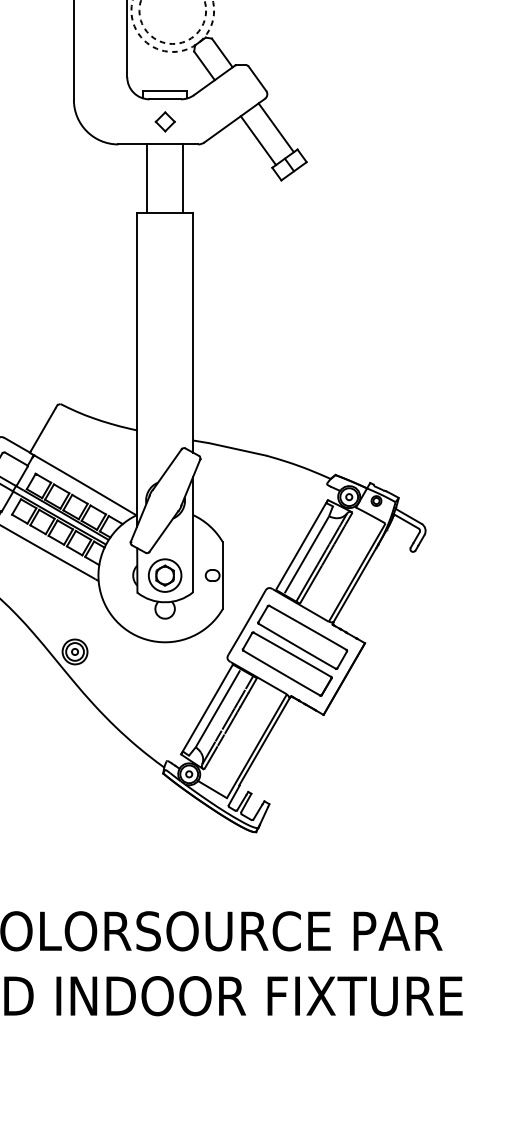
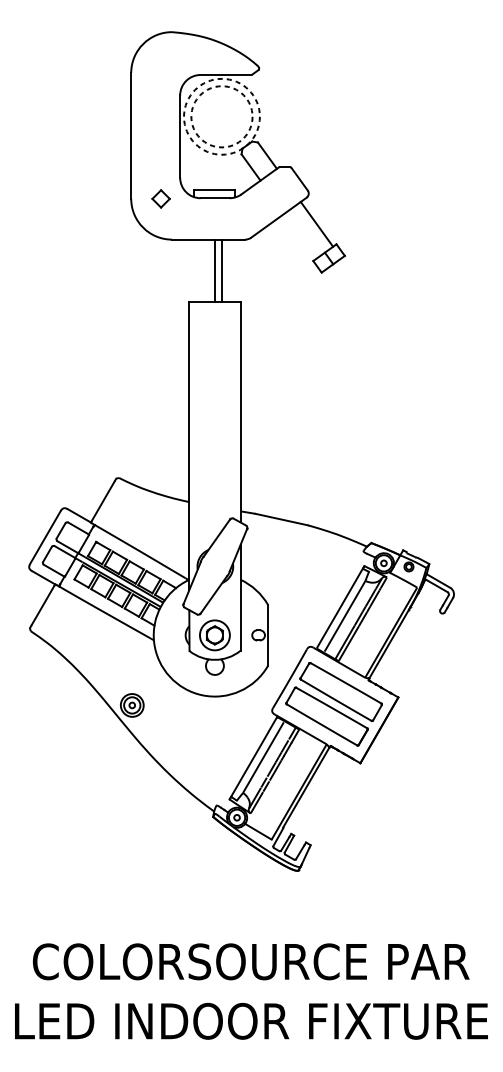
part: (164, 121) -> (160, 198), moved
line: (258, 139) -> (300, 235), removed
line: (147, 178) -> (221, 270), moved
line: (183, 178) -> (215, 270), moved

